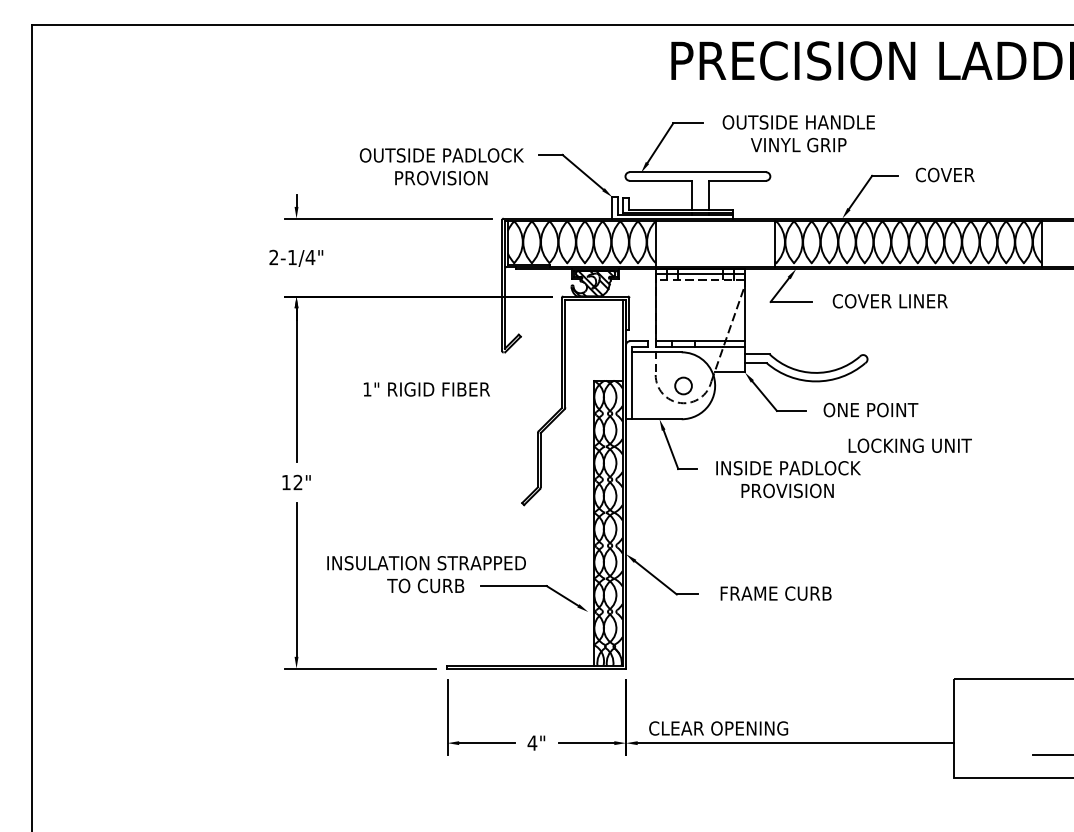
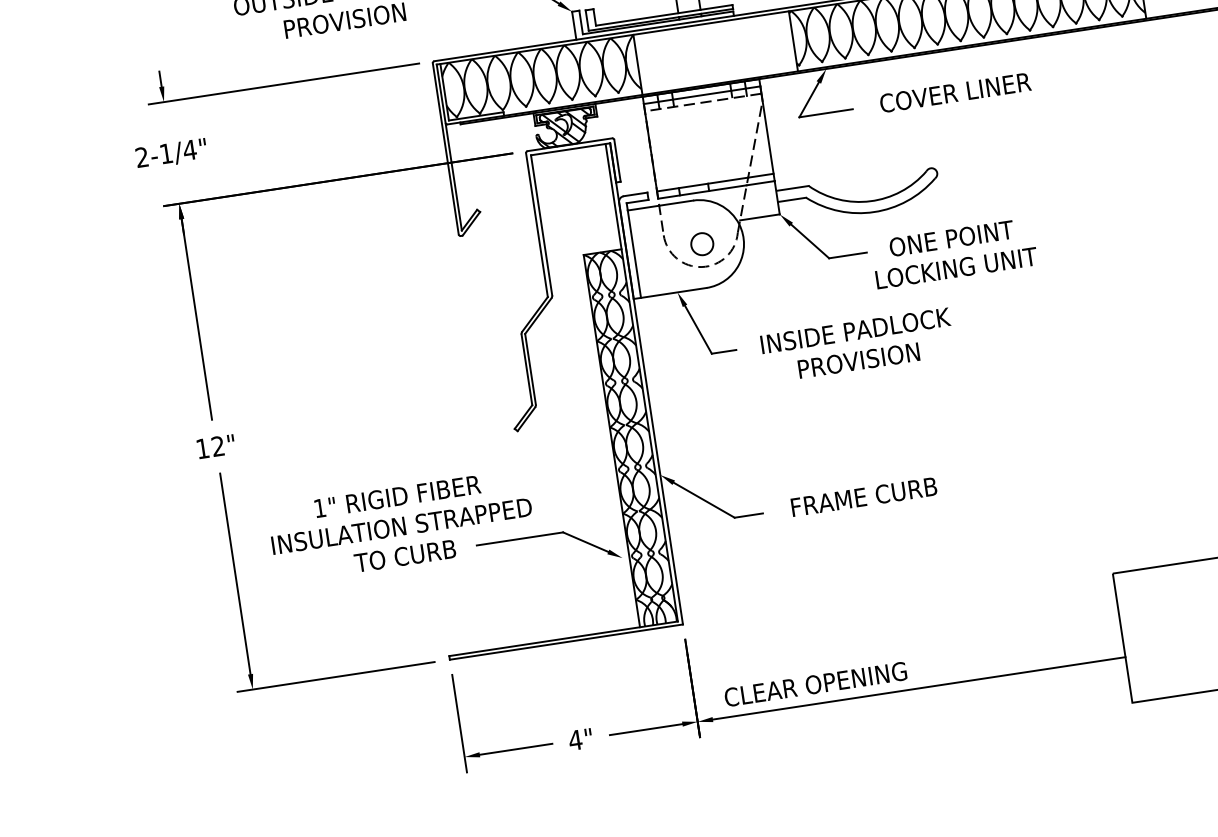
text: (426, 389) -> (397, 496), moved
text: (909, 445) -> (955, 267), moved

